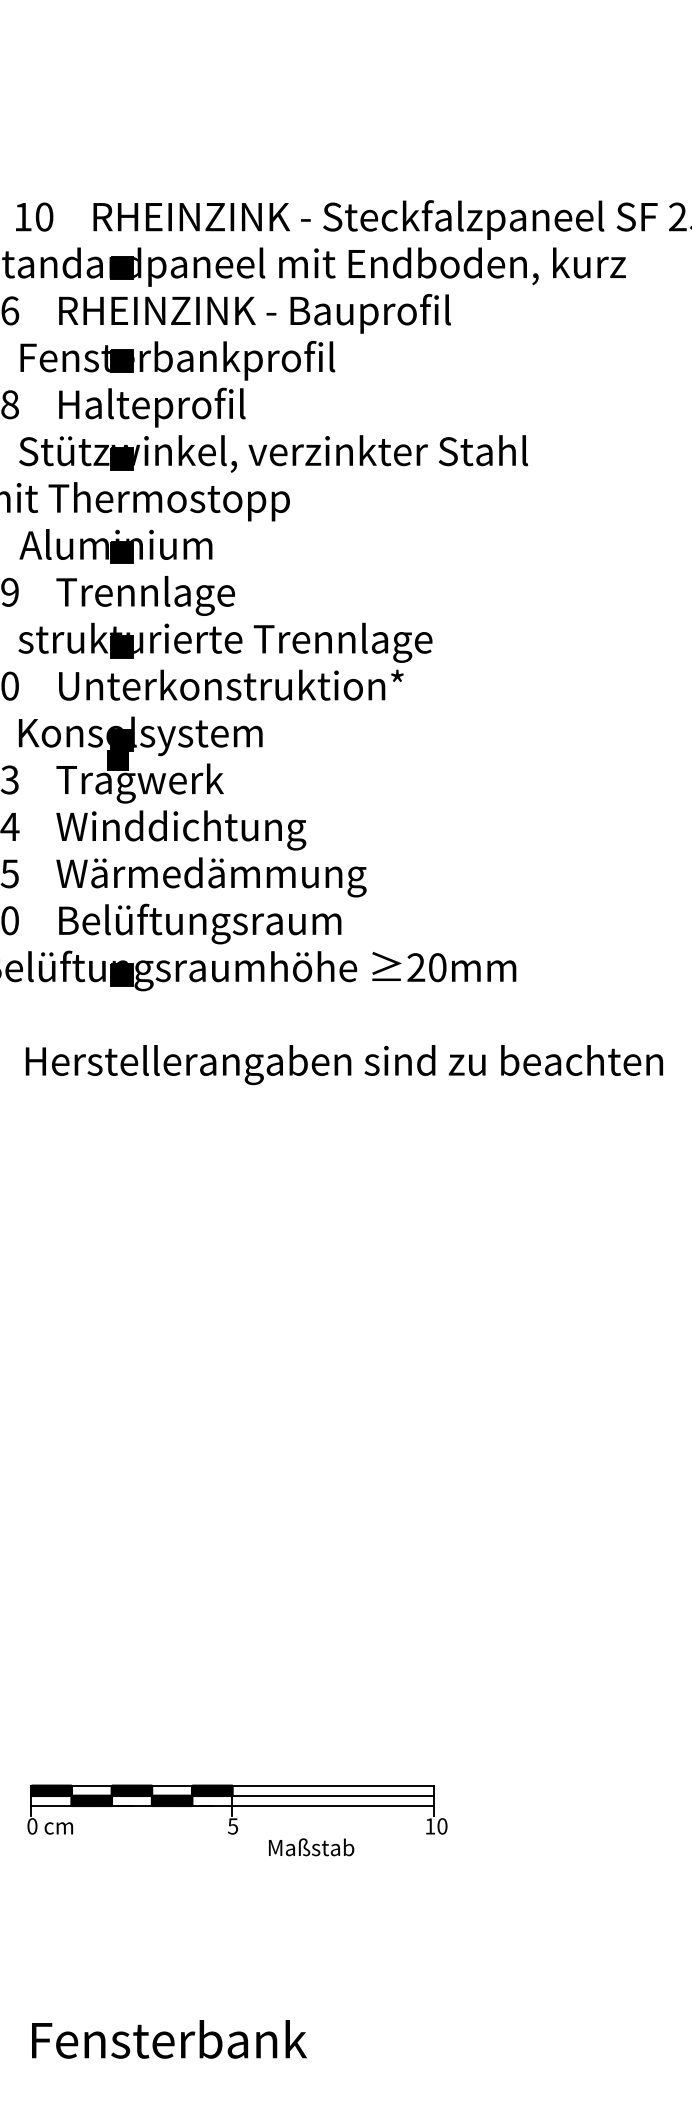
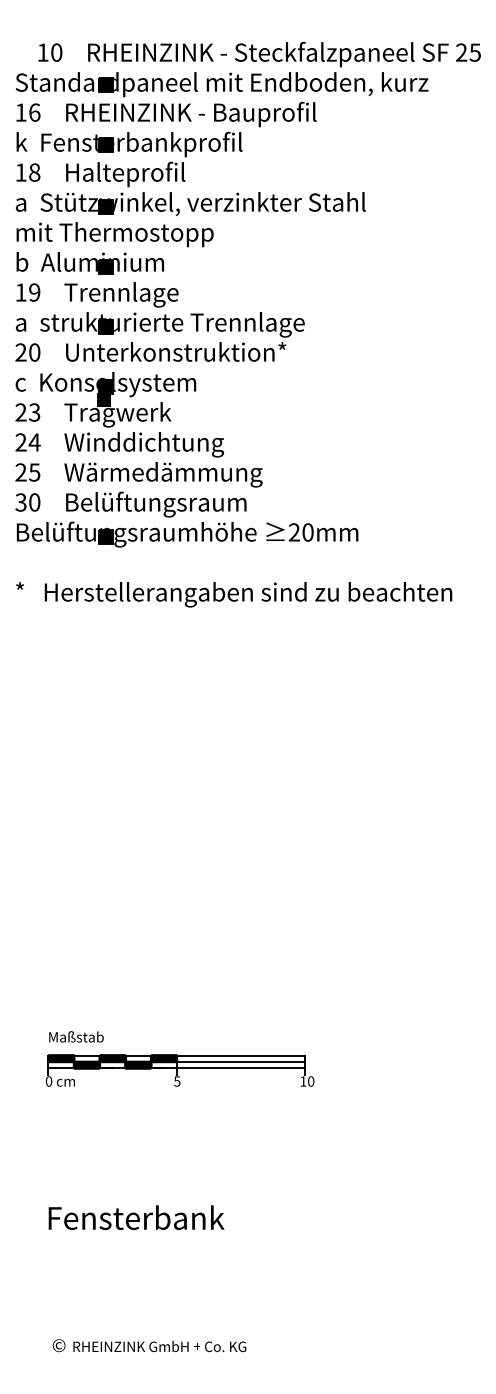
text: (311, 1846) -> (76, 1036), moved

